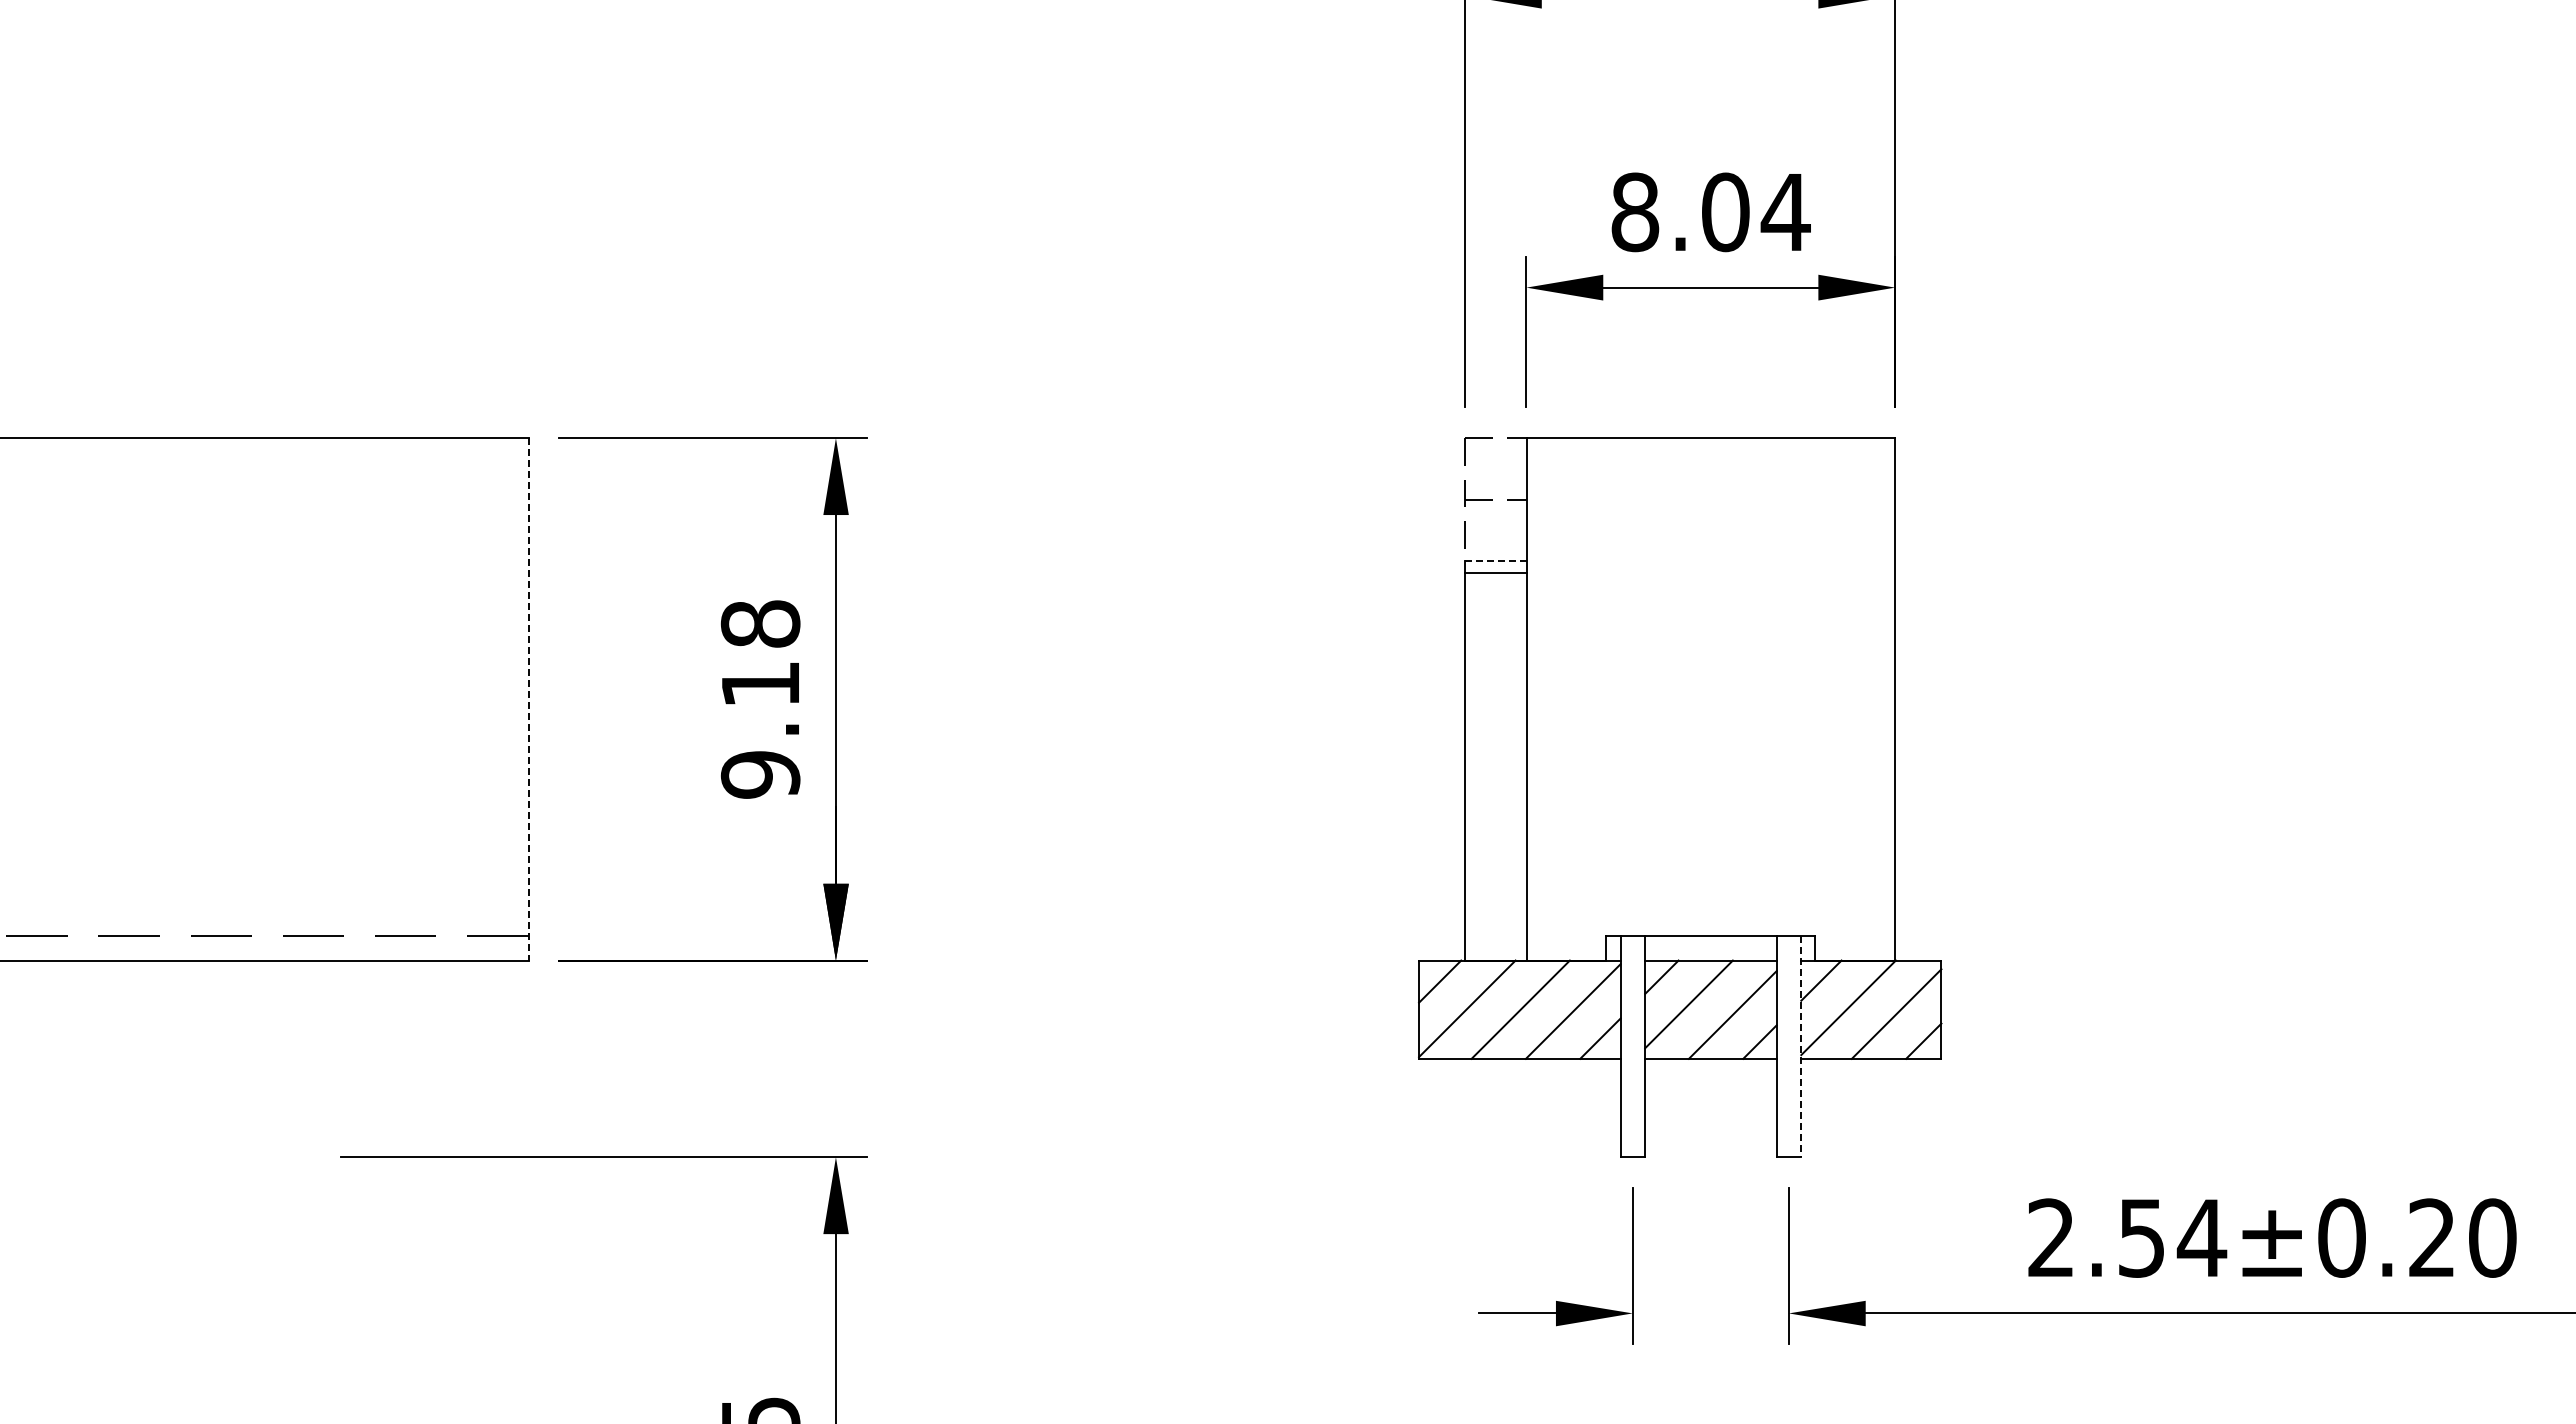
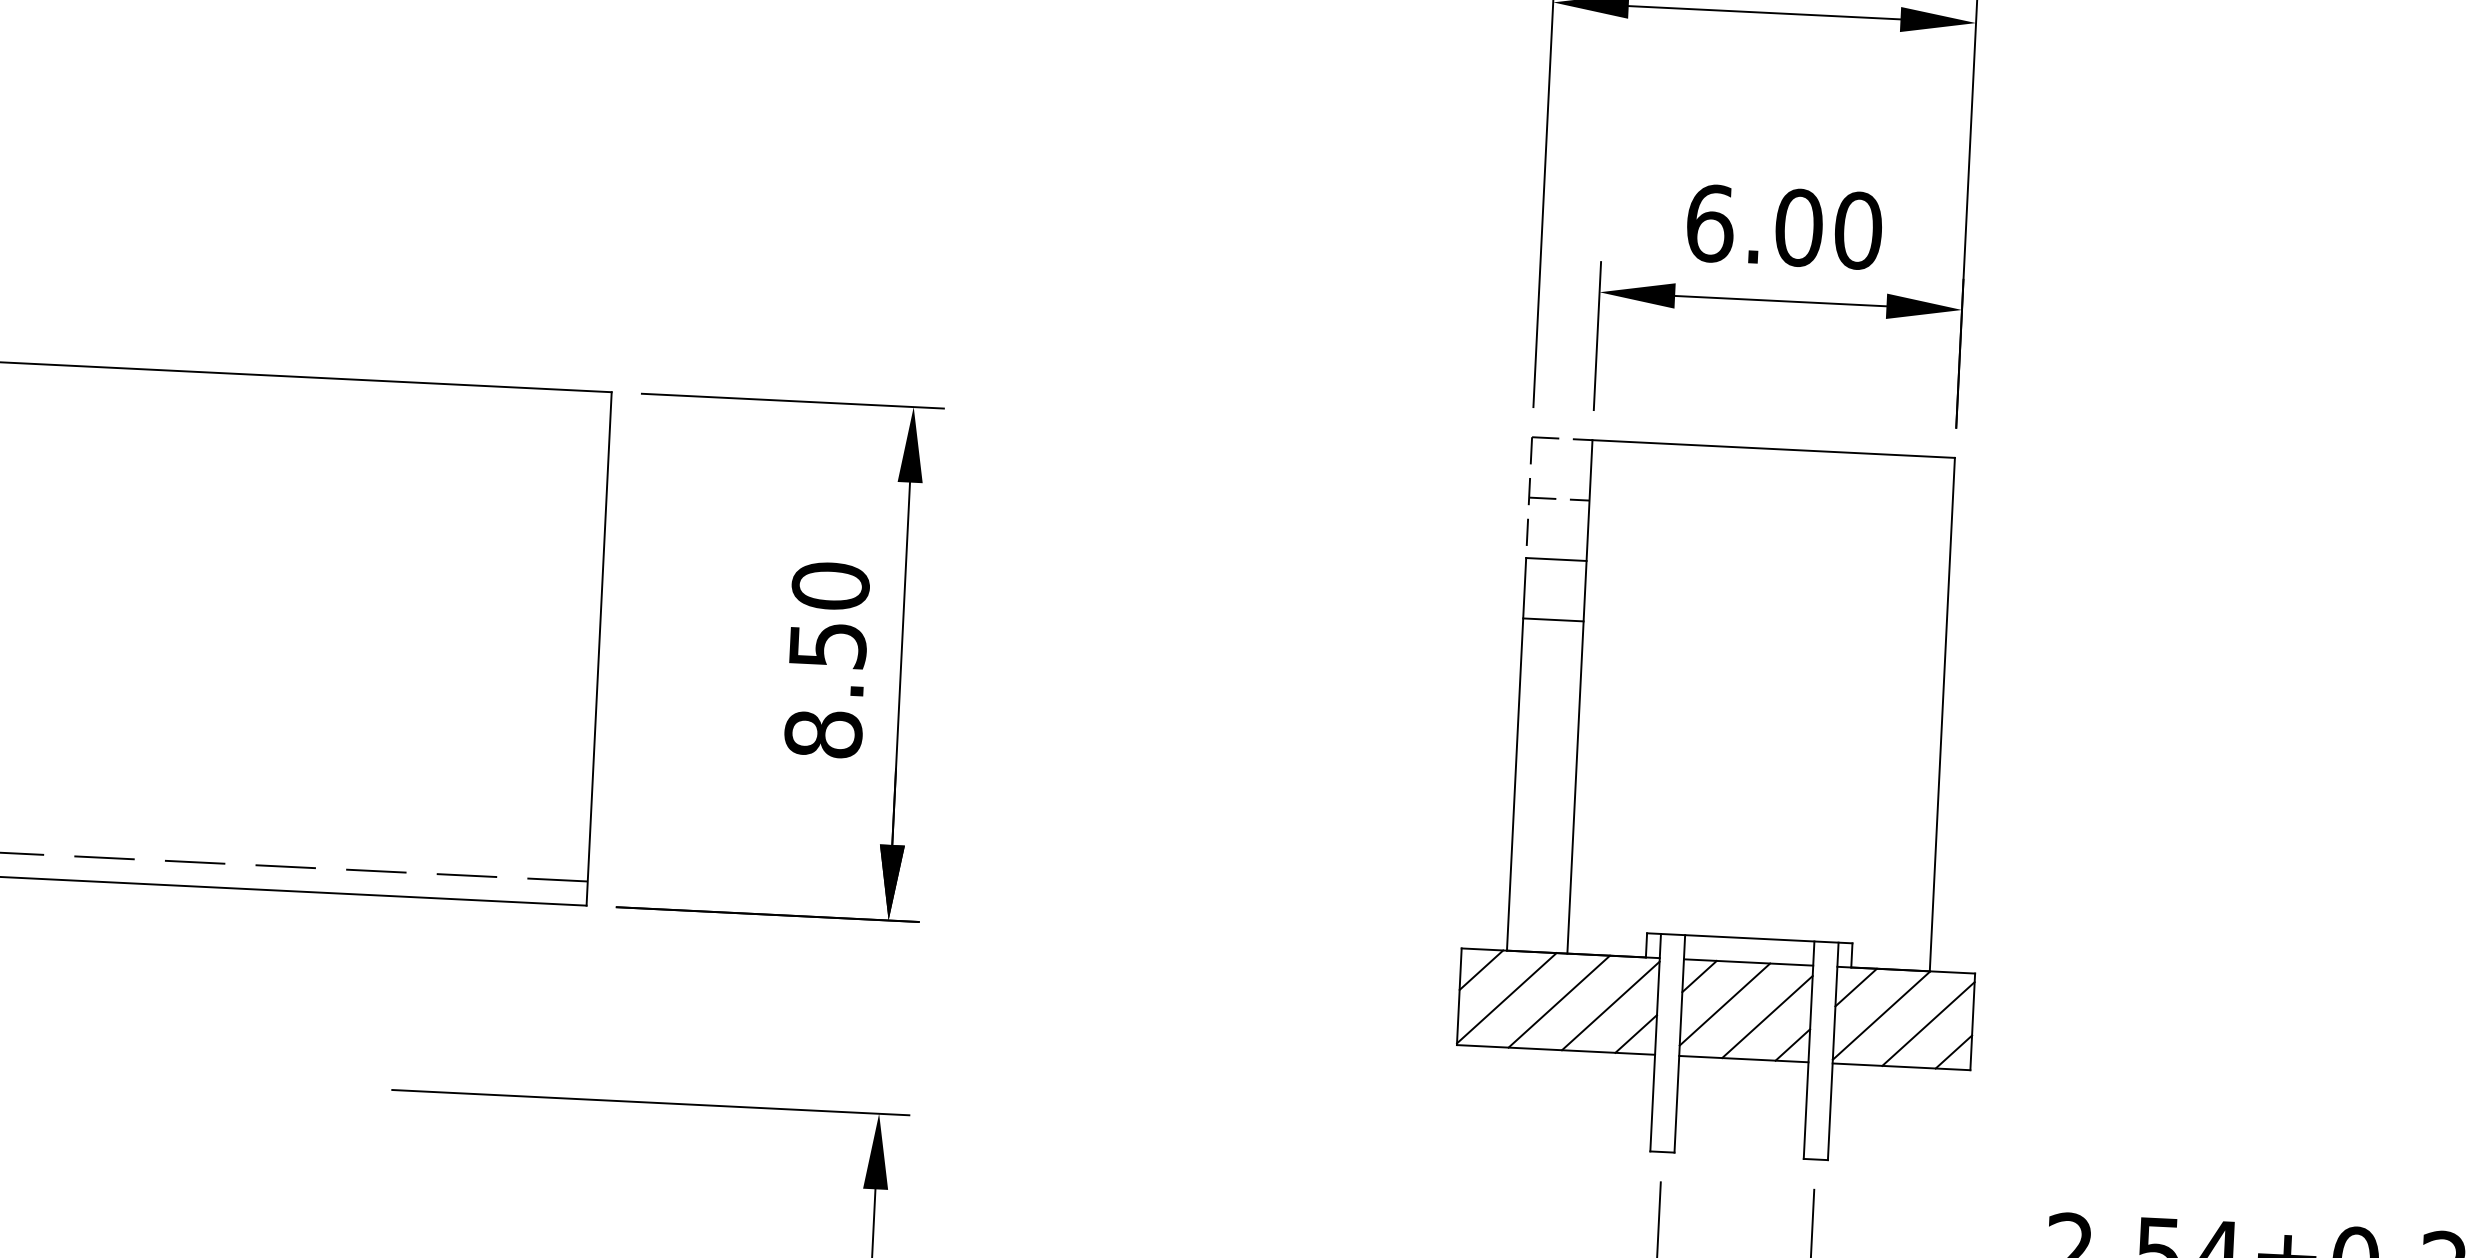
text: (1710, 212) -> (1784, 227), 8.04 -> 6.00
line: (1495, 561) -> (1556, 559), dashed -> solid
line: (1495, 573) -> (1553, 619), moved
line: (528, 699) -> (598, 649), dashed -> solid
text: (760, 699) -> (827, 660), 9.18 -> 8.50
line: (1801, 1046) -> (1833, 1051), dashed -> solid

